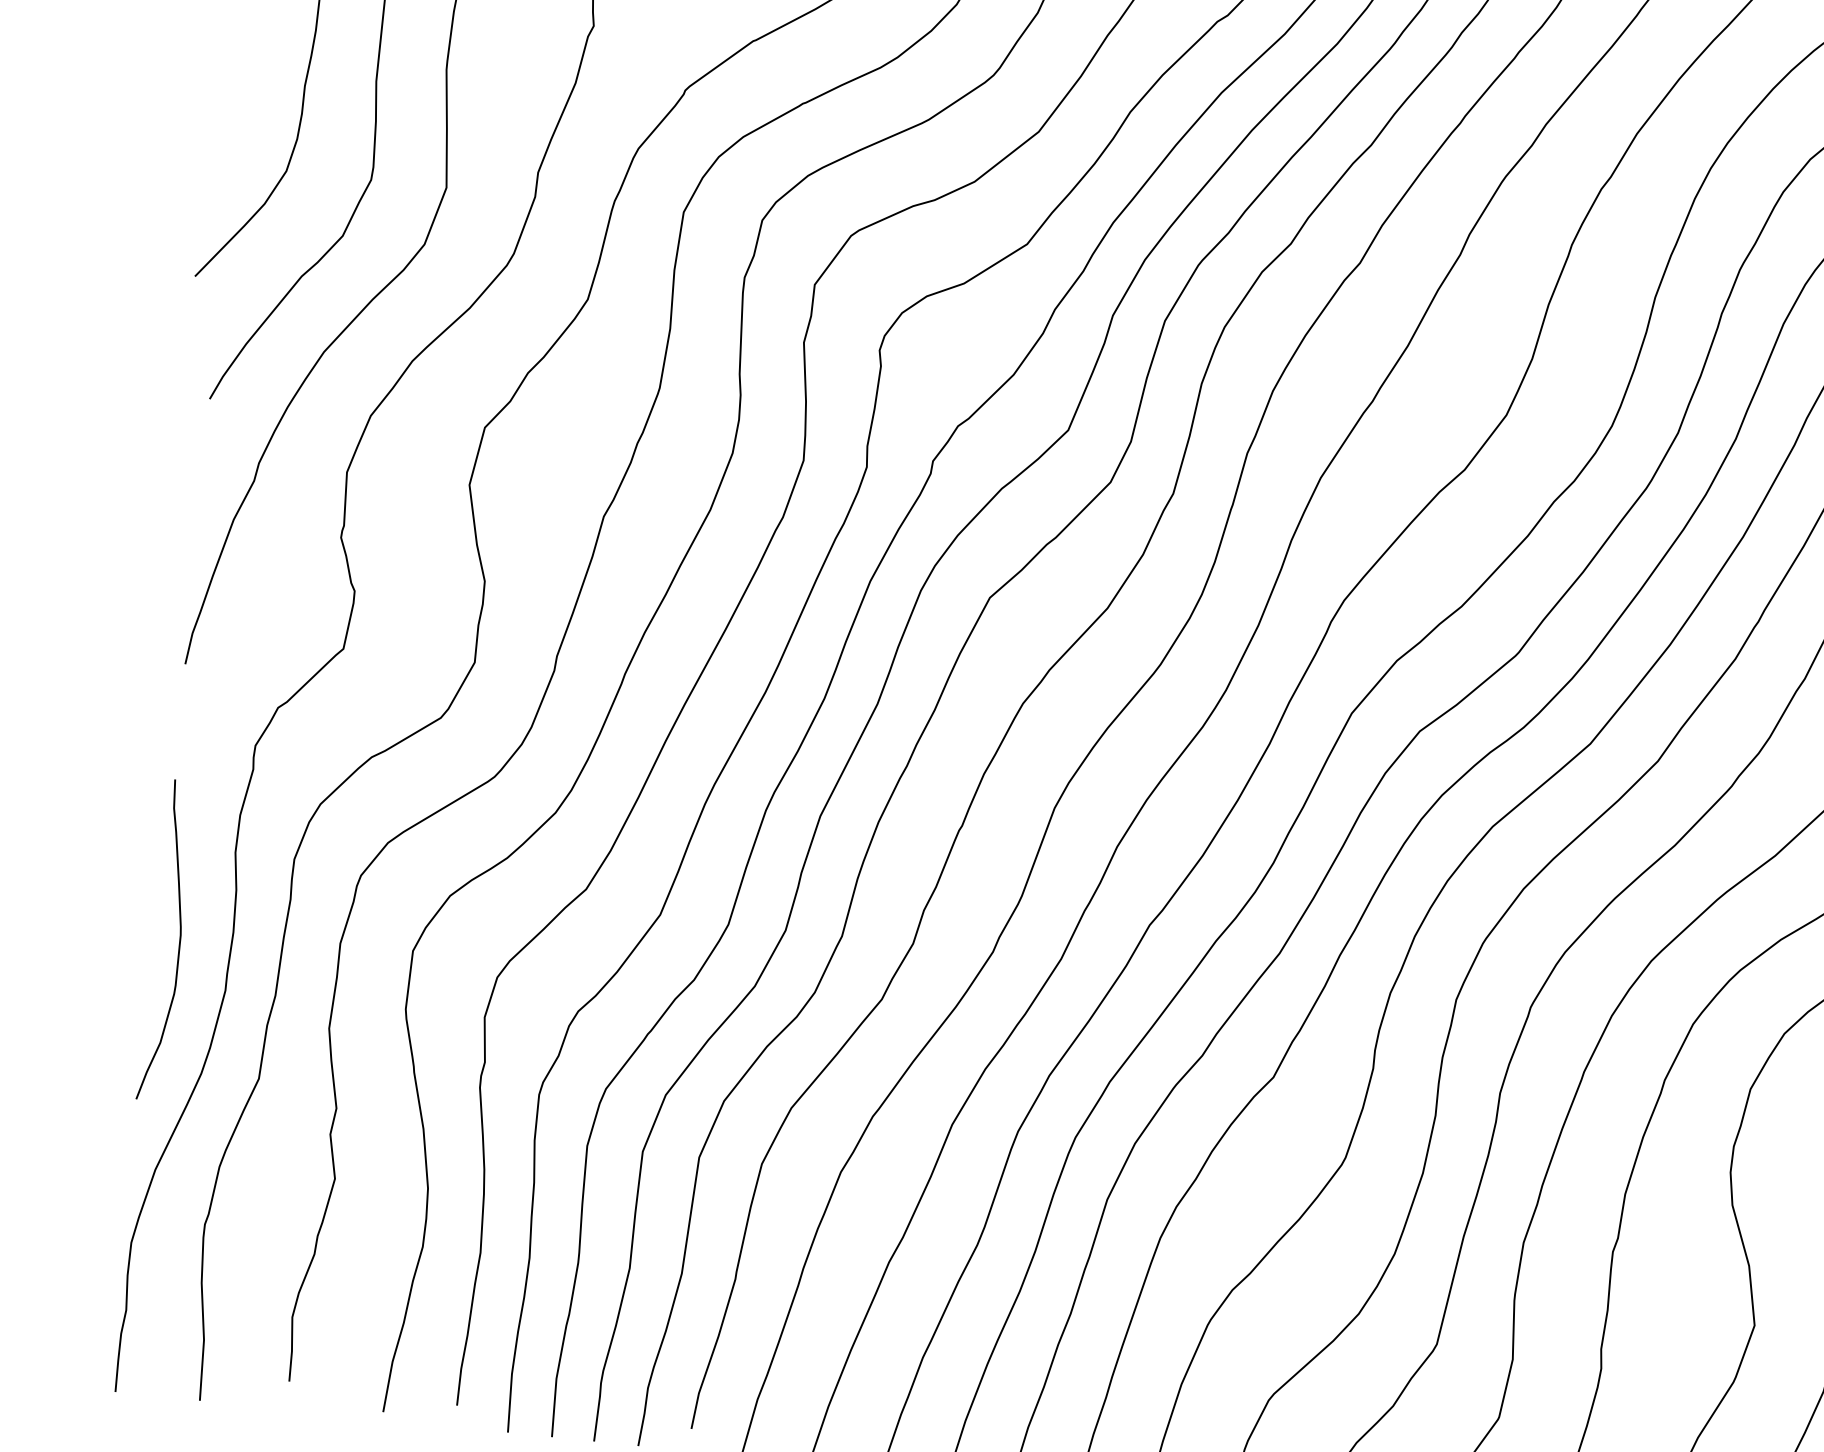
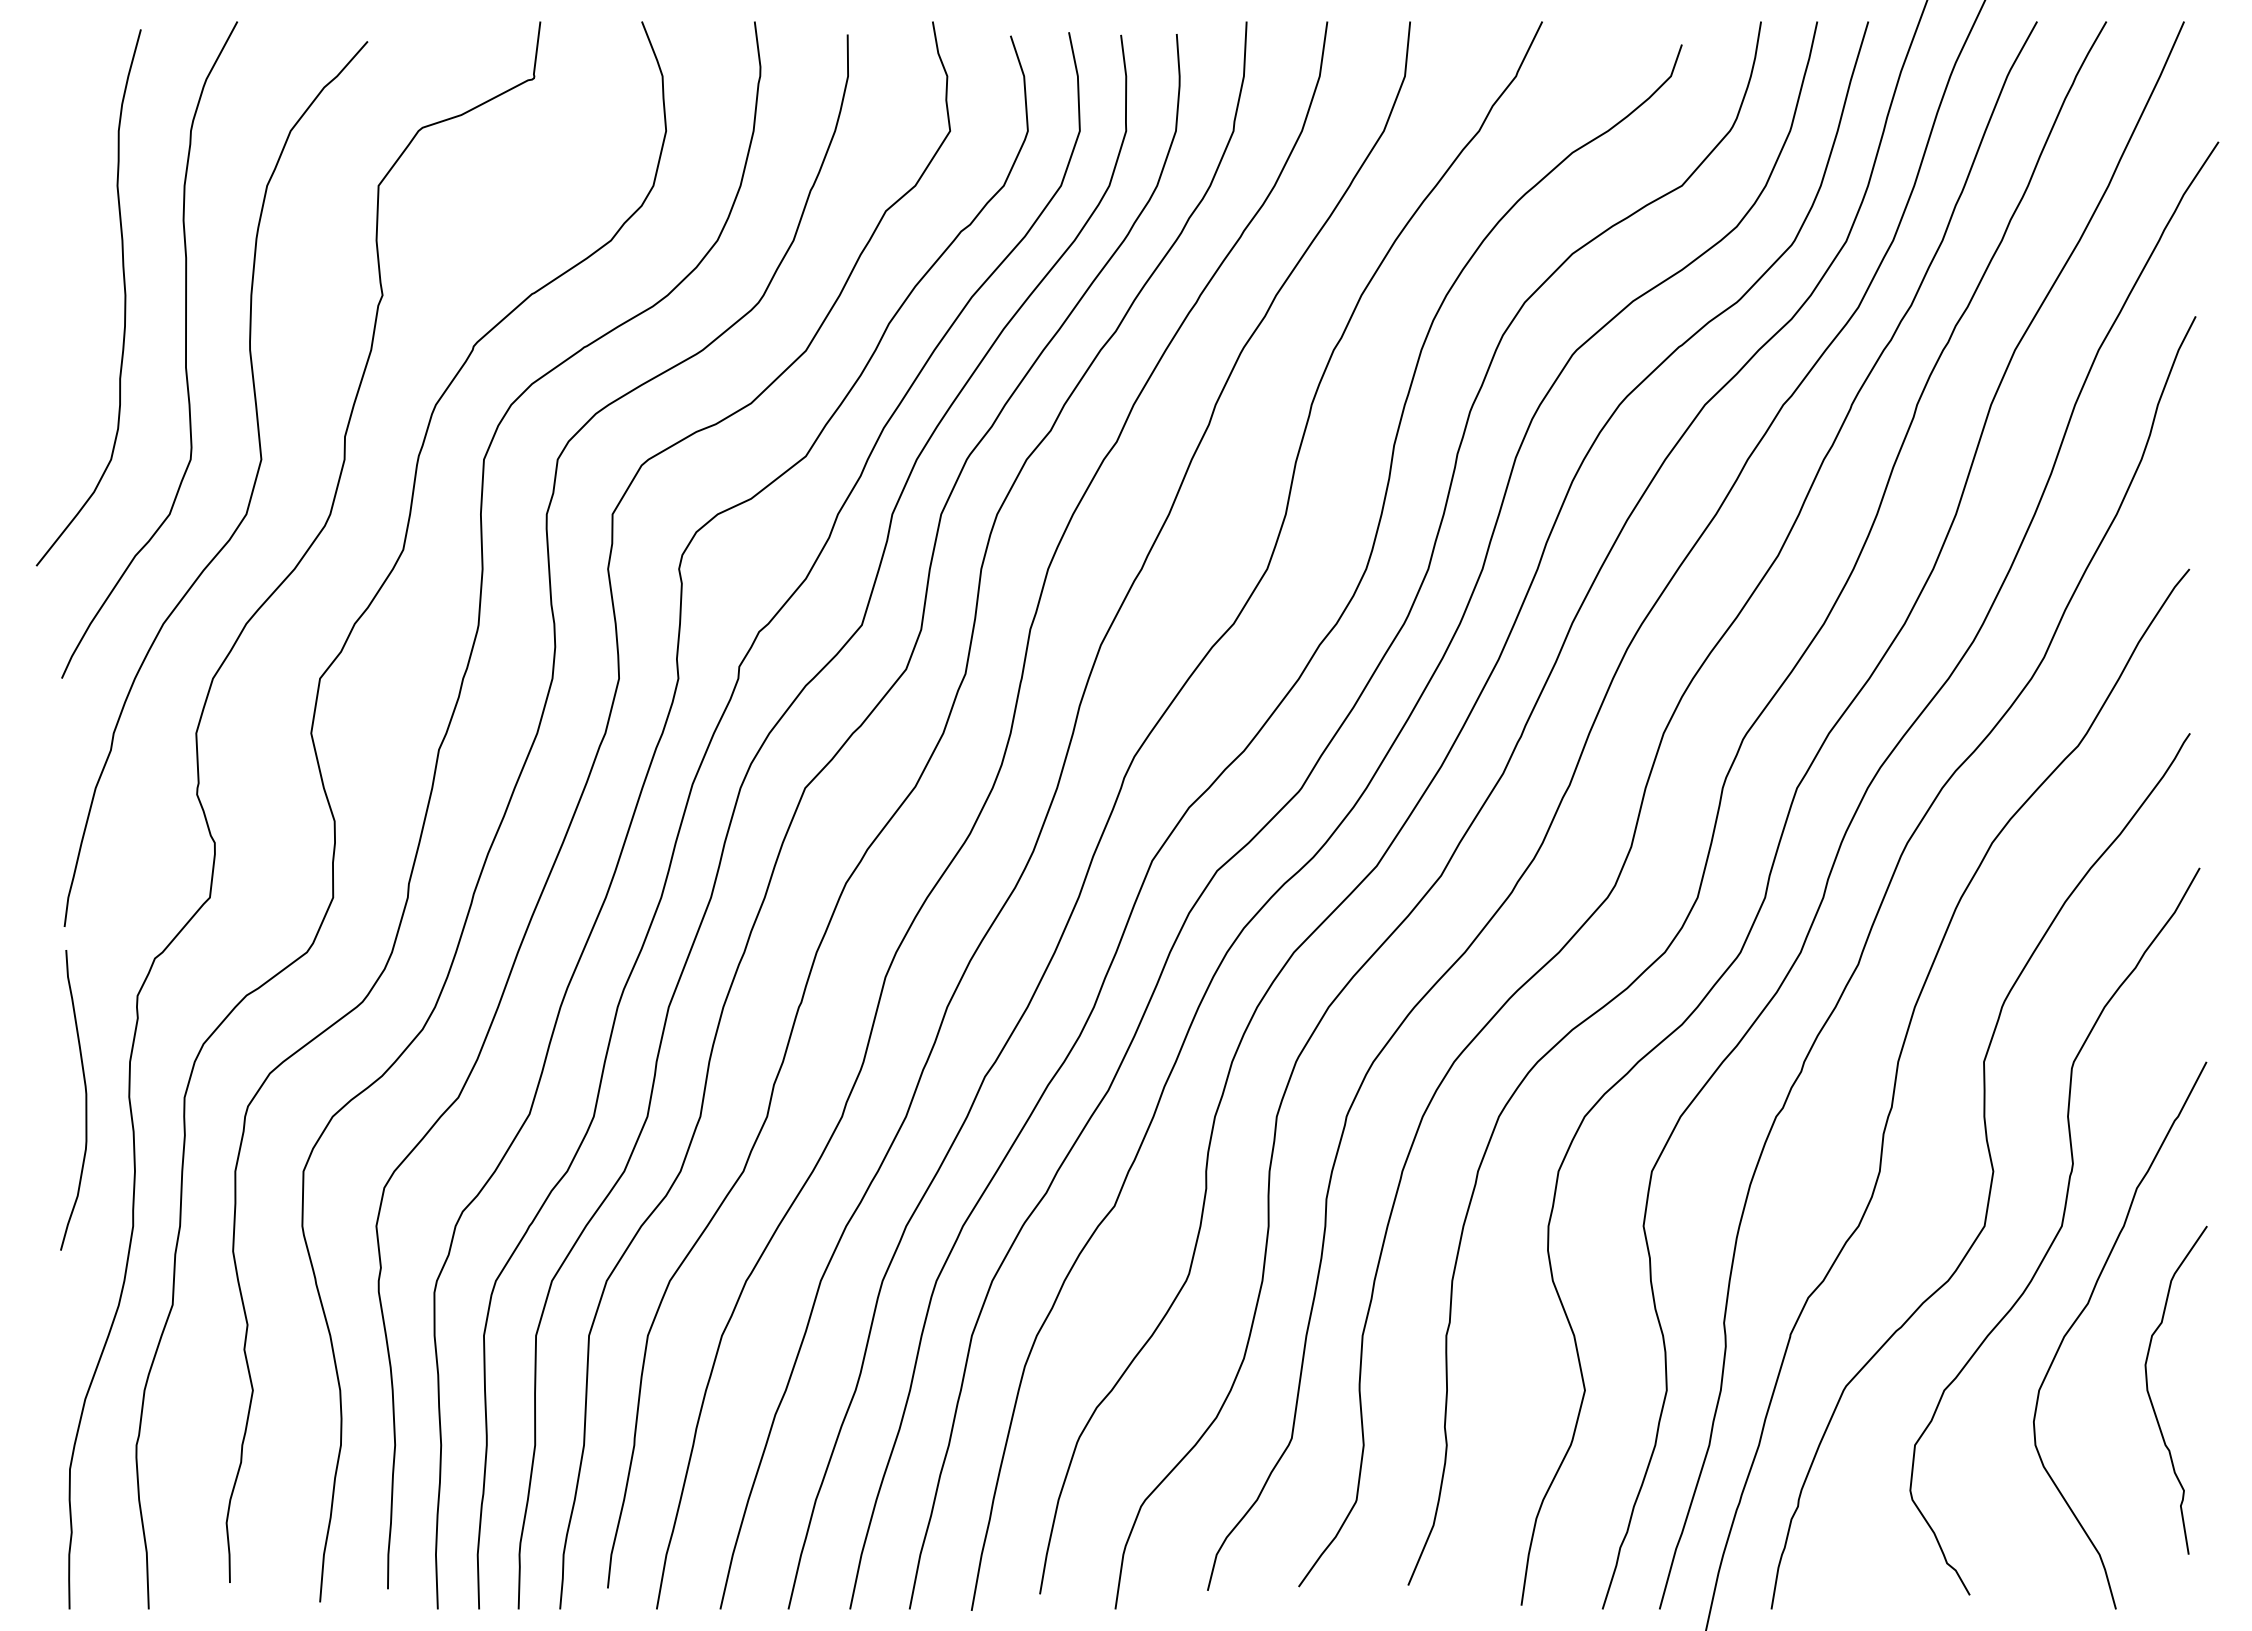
curve: (179, 941) -> (85, 1100), moved

